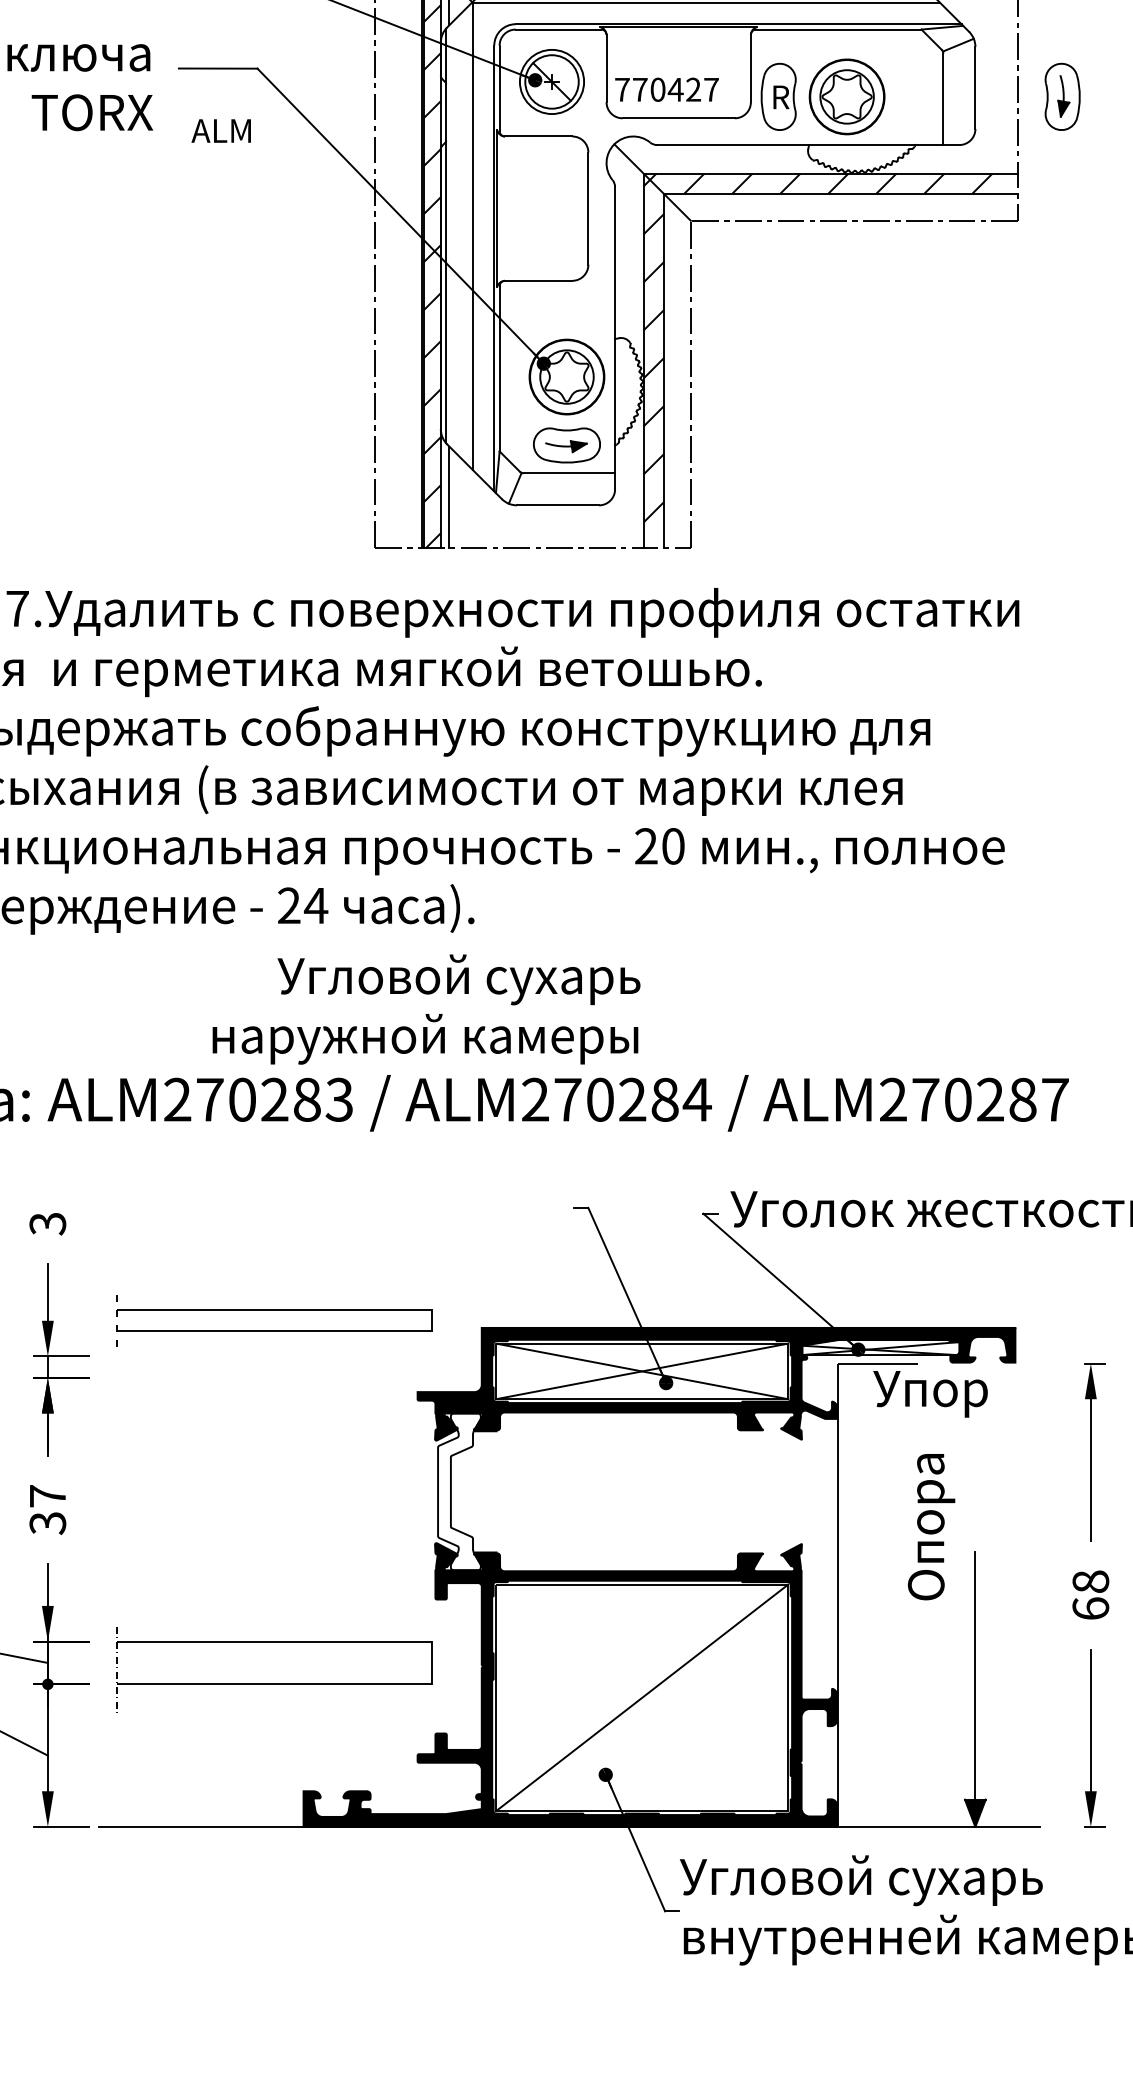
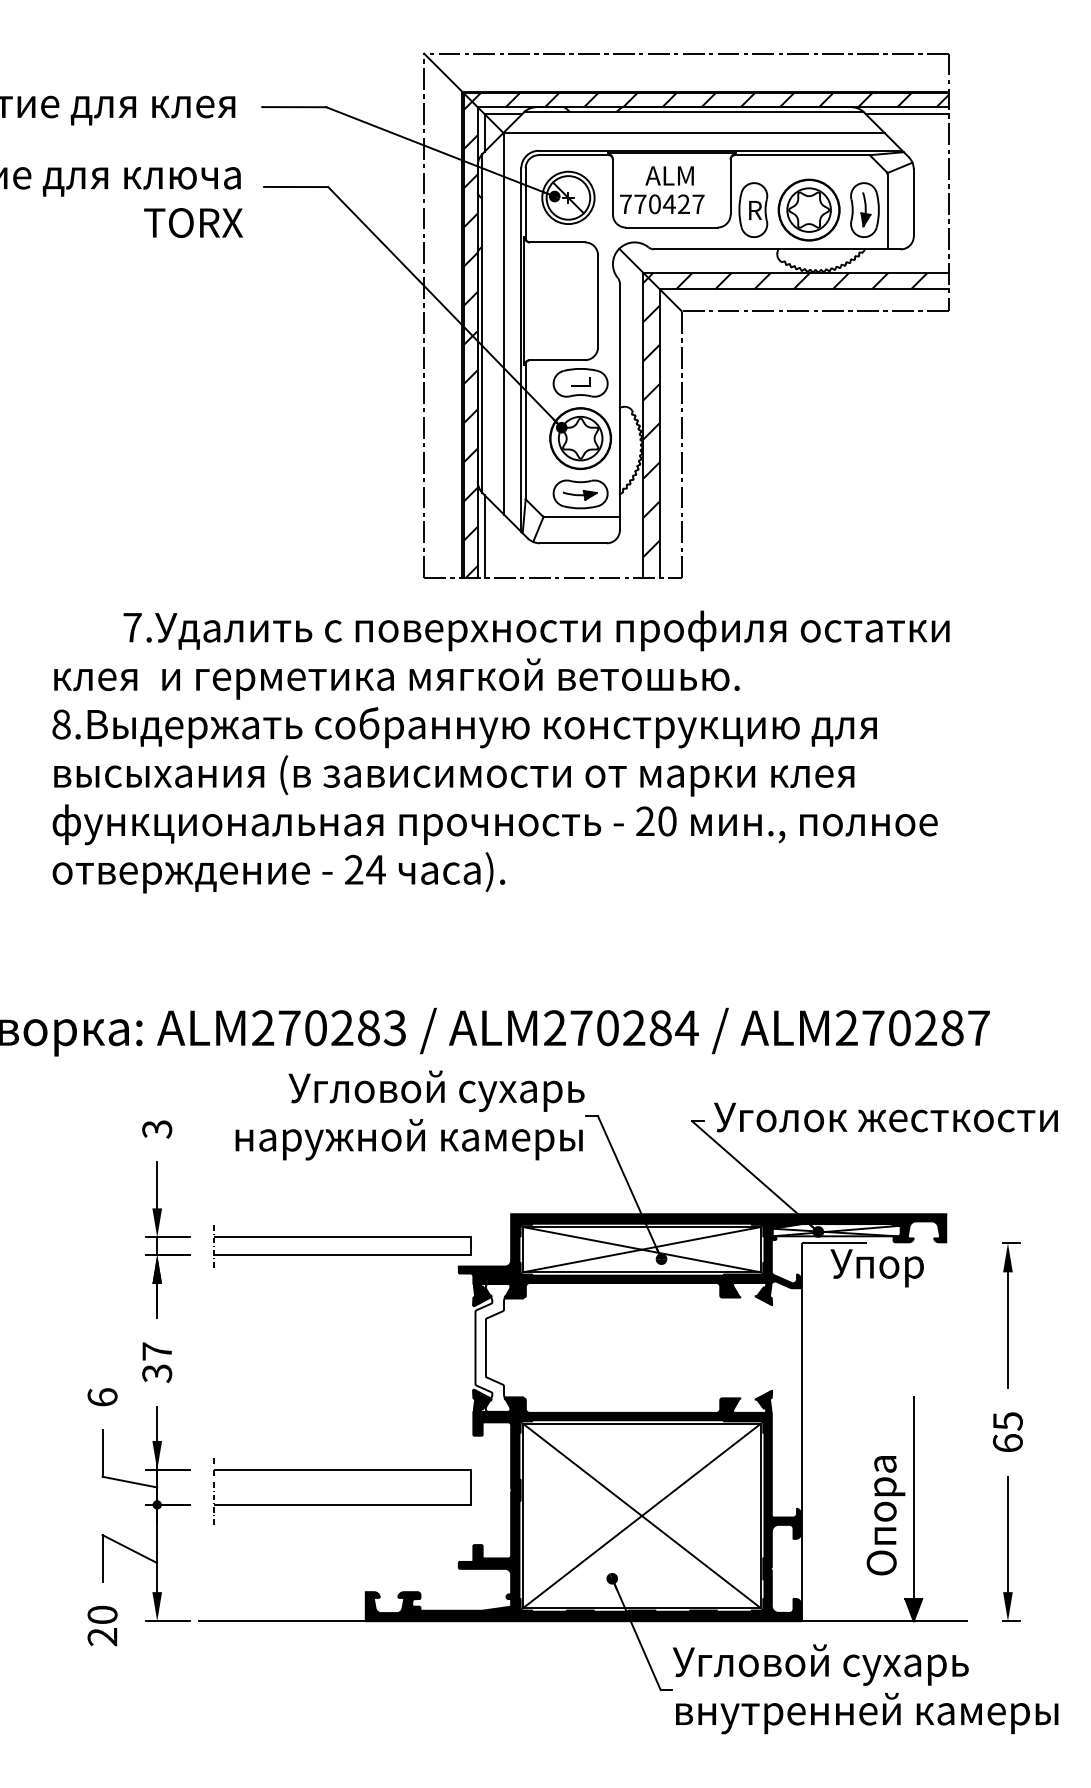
part: (1062, 96) -> (864, 209), moved
text: (221, 130) -> (669, 175), moved
part: (566, 308) -> (580, 382), added
text: (425, 1009) -> (409, 1115), moved
part: (275, 1330) -> (342, 1254), moved
text: (930, 1526) -> (885, 1515), moved
text: (1090, 1582) -> (1007, 1421), 68 -> 65
line: (641, 1697) -> (641, 1515), added

